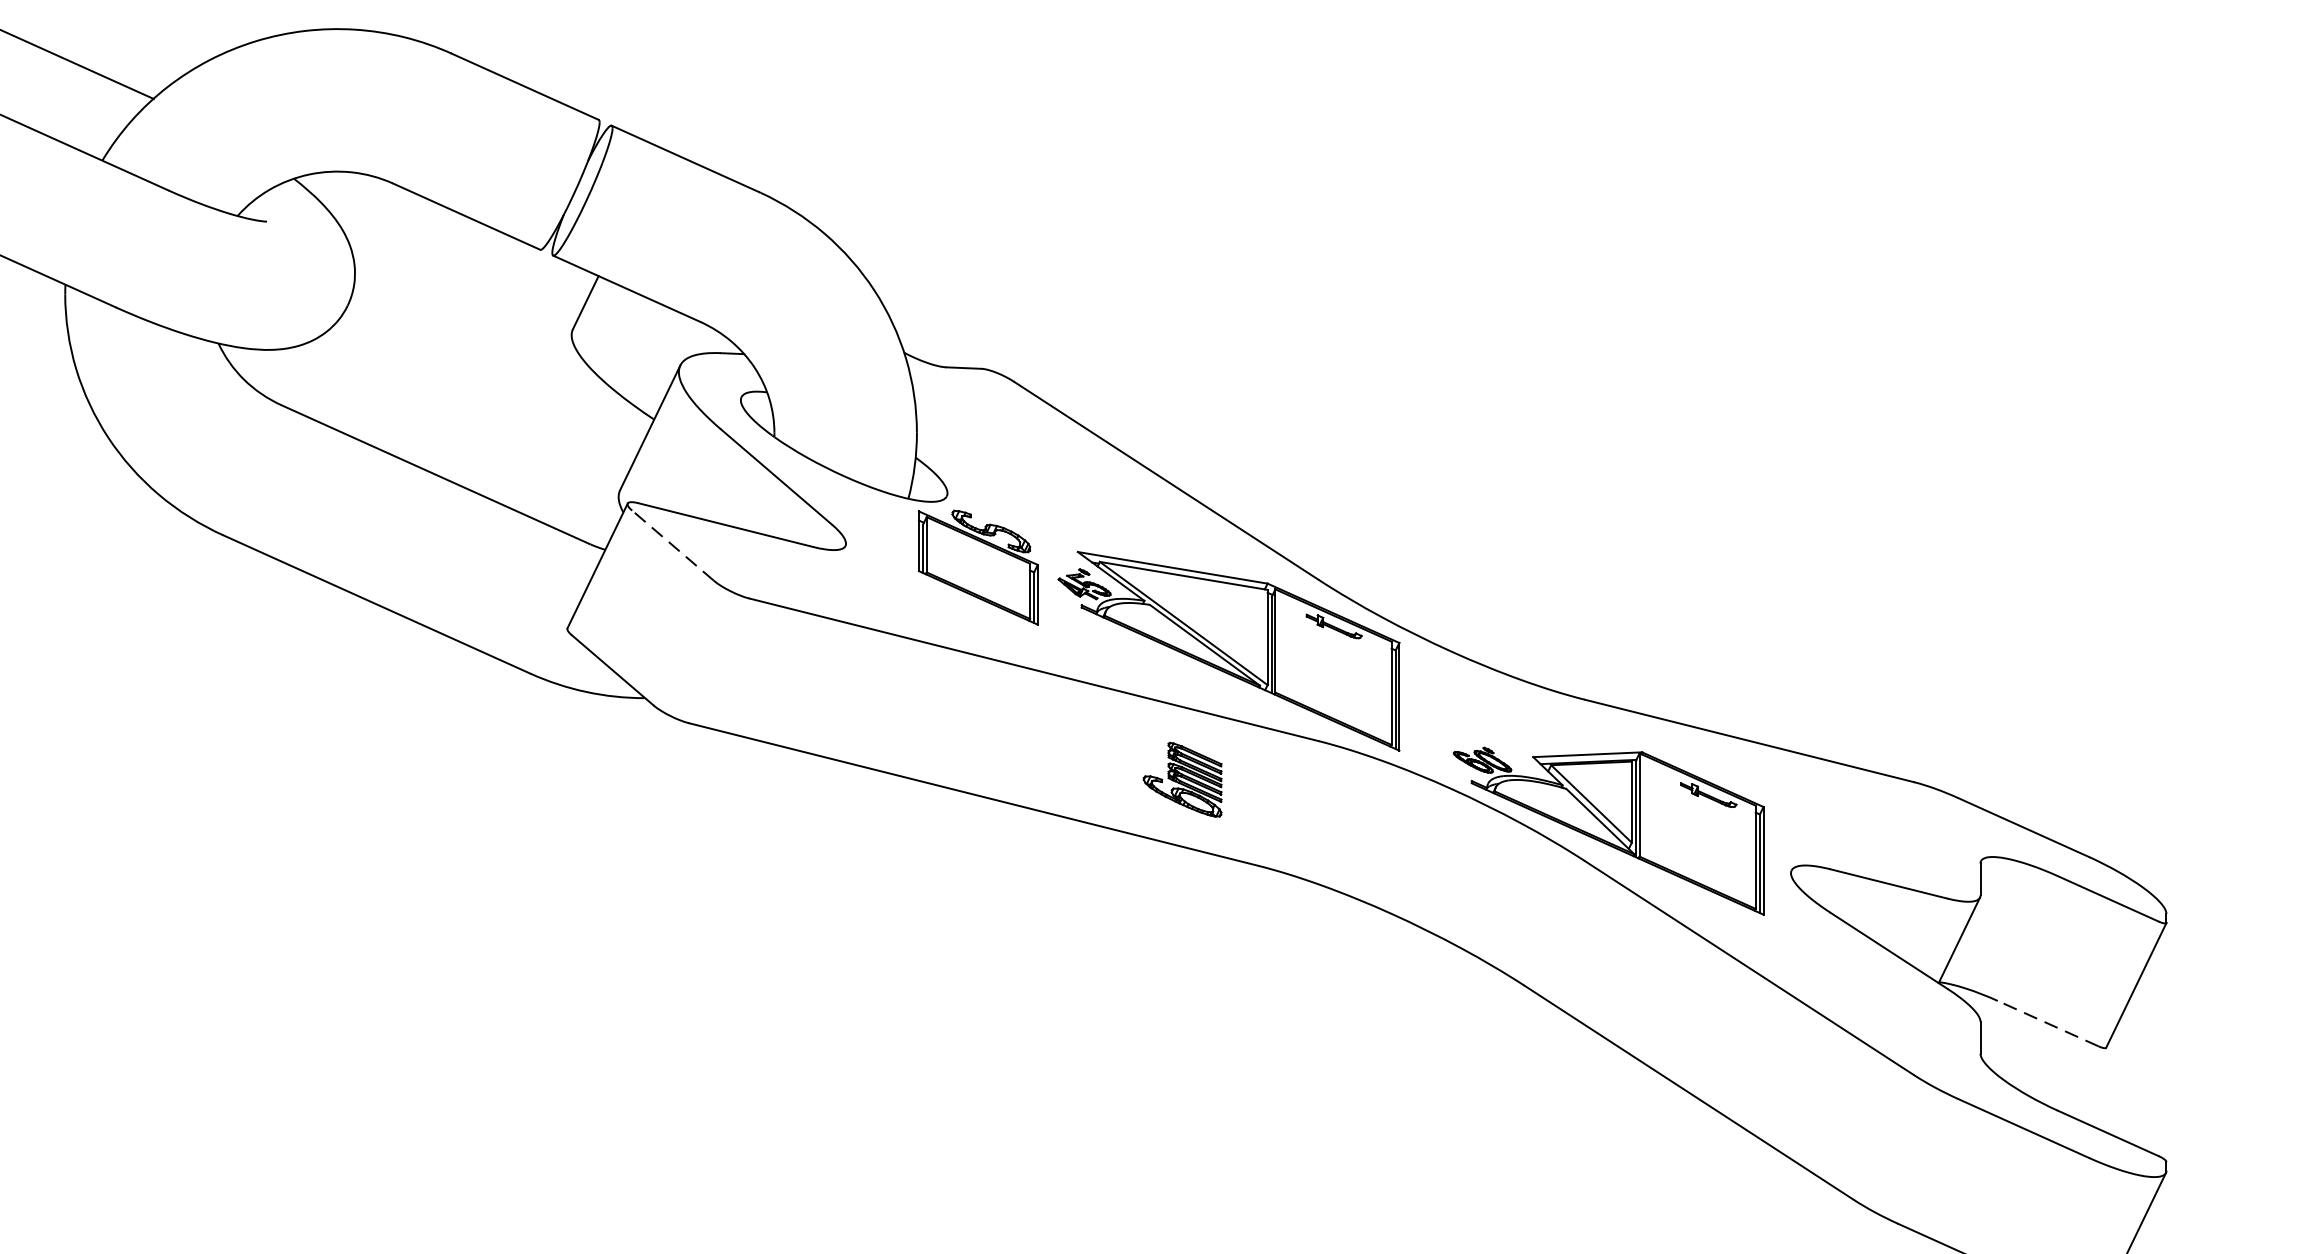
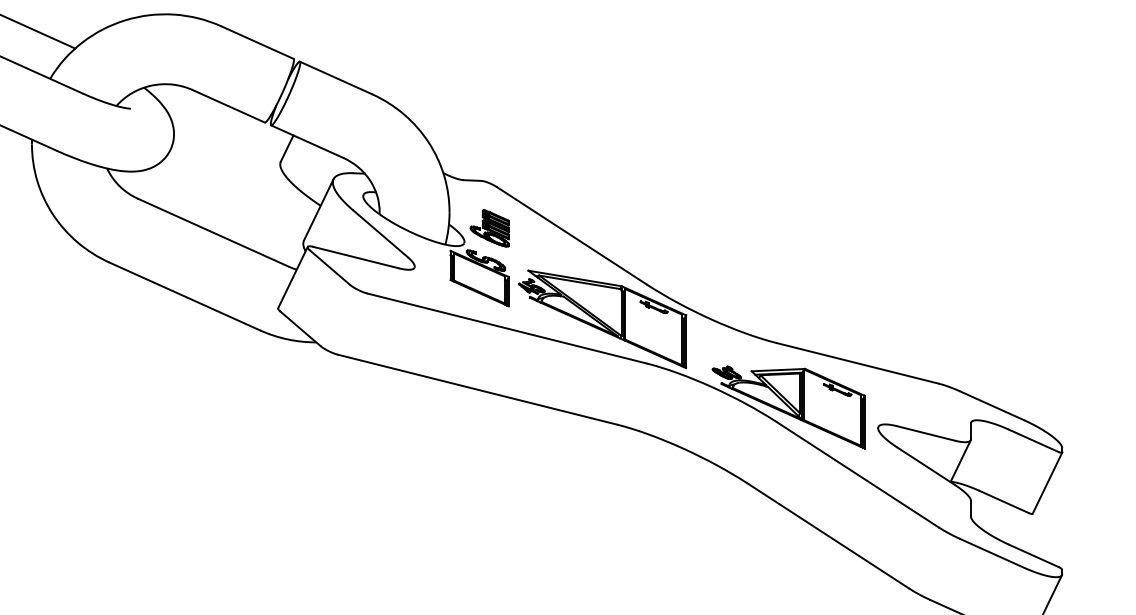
line: (672, 545) -> (329, 267), dashed -> solid
part: (1181, 779) -> (489, 228), moved
line: (2046, 1022) -> (1003, 501), dashed -> solid

